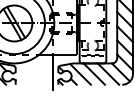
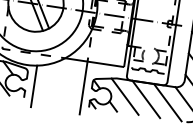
line: (21, 76) -> (34, 86), added

